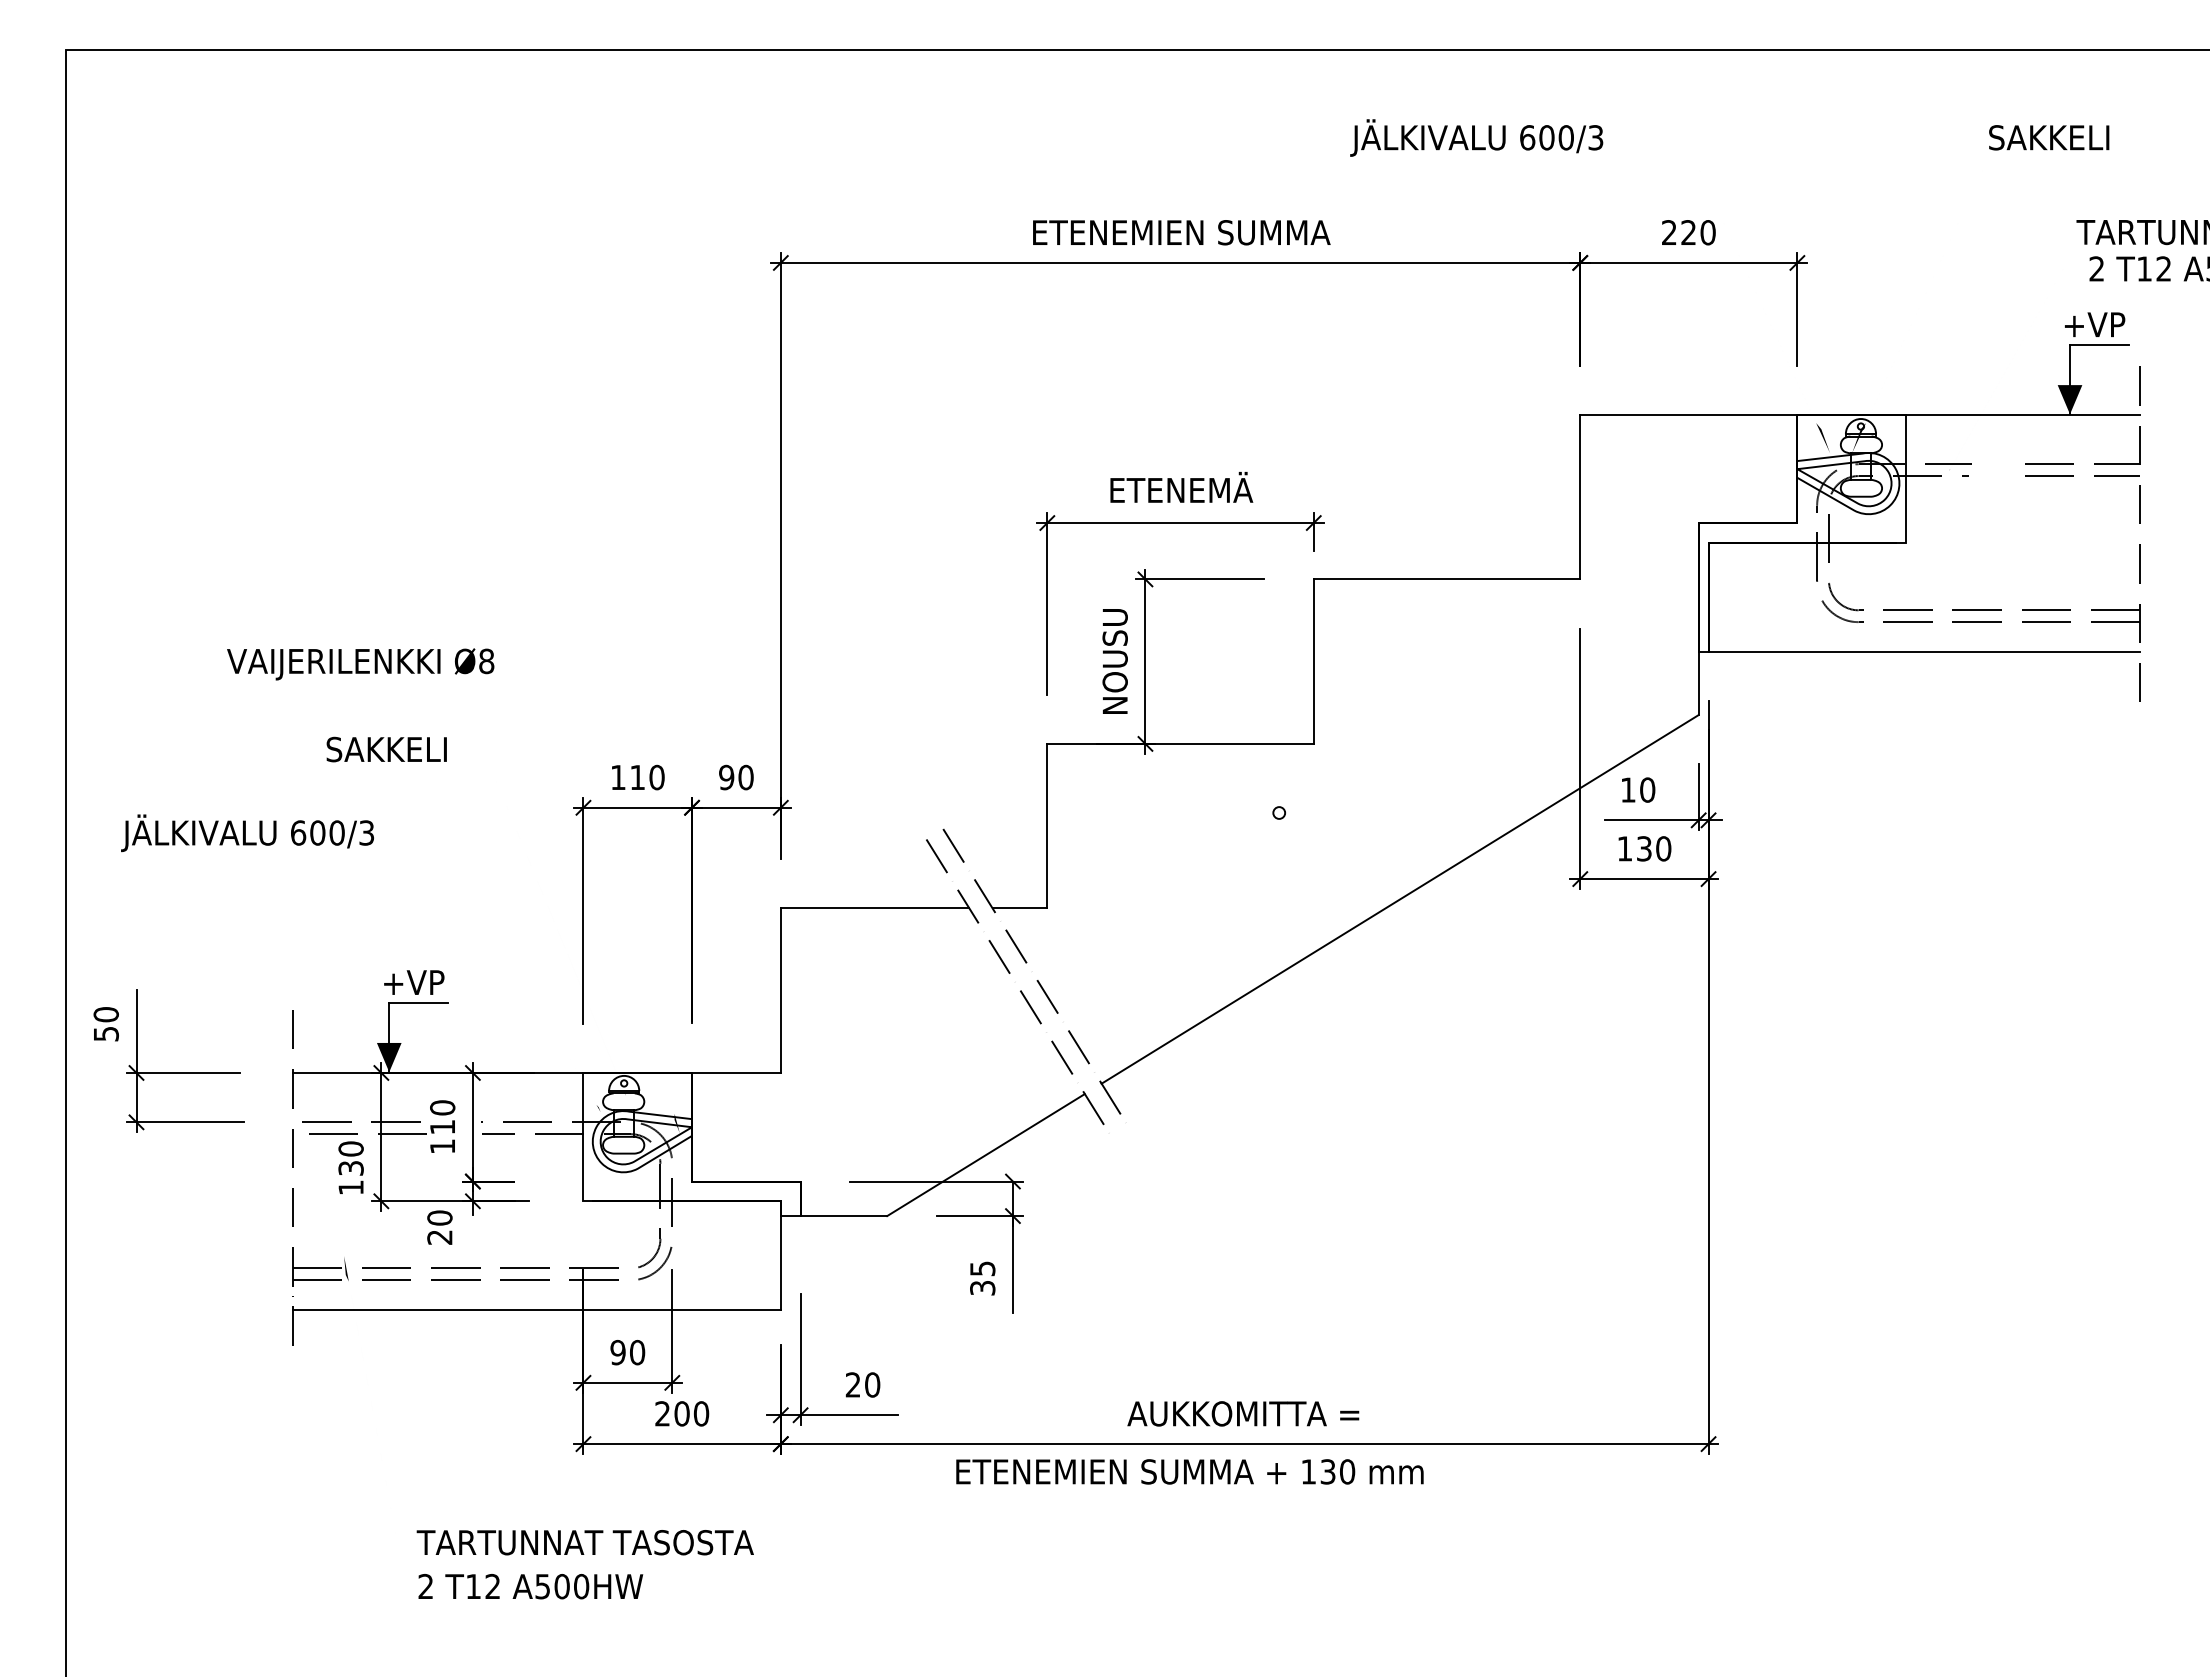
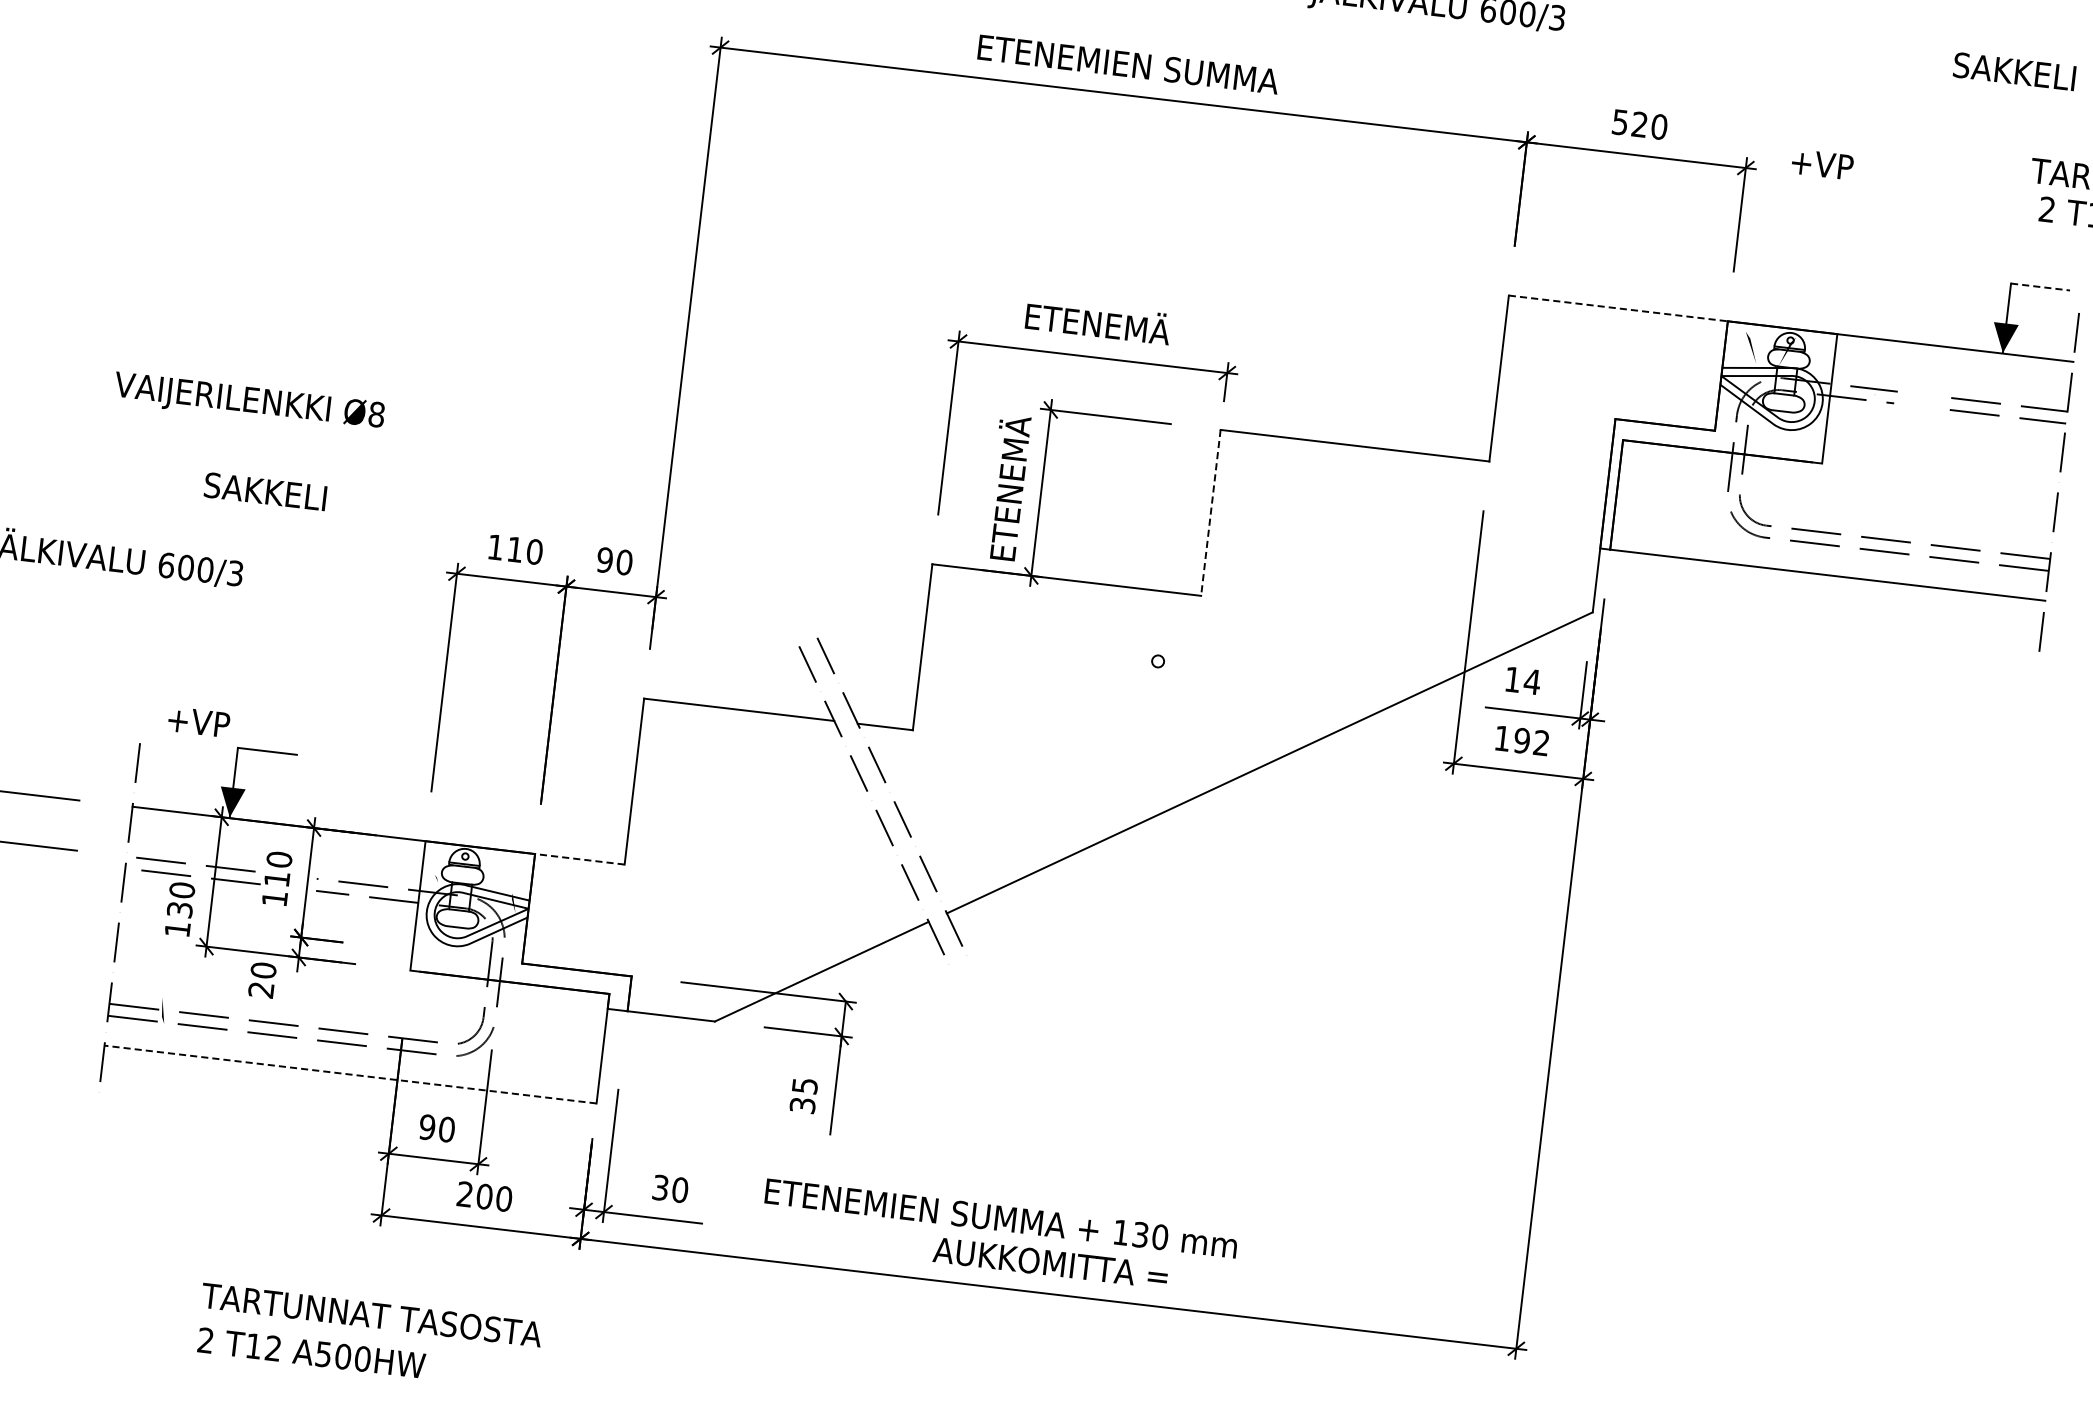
text: (1669, 232) -> (1620, 122), 220 -> 520
text: (2095, 324) -> (1823, 164), moved
line: (2099, 345) -> (2040, 287), solid -> dashed
line: (1688, 414) -> (1618, 308), solid -> dashed
text: (1111, 660) -> (1006, 487), NOUSU -> ETENEMÄ
line: (1313, 662) -> (1210, 513), solid -> dashed
text: (1647, 789) -> (1532, 681), 10 -> 14
text: (1653, 848) -> (1531, 741), 130 -> 192
text: (414, 982) -> (199, 722), moved
line: (735, 1072) -> (578, 858), solid -> dashed
line: (536, 1309) -> (350, 1074), solid -> dashed
text: (852, 1384) -> (659, 1187), 20 -> 30
text: (1189, 1471) -> (1000, 1218), moved

